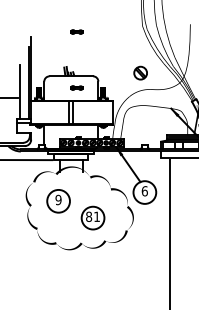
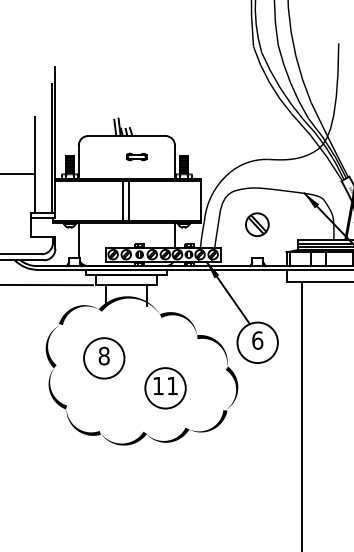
part: (76, 31) -> (136, 56), removed
part: (140, 72) -> (257, 223), moved
text: (58, 200) -> (104, 356), 9 -> 8
text: (89, 216) -> (159, 385), 81 -> 11

